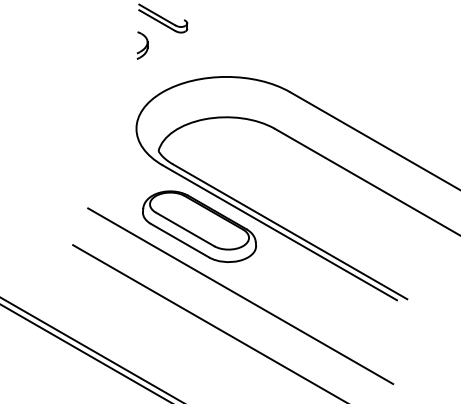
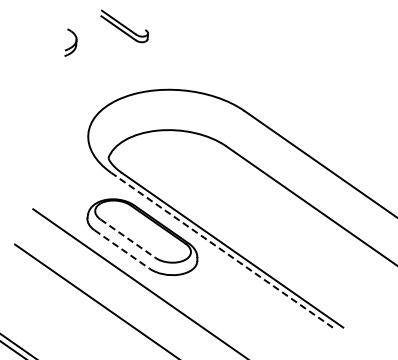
part: (142, 45) -> (71, 43), moved
line: (185, 229) -> (128, 238), solid -> dashed
line: (279, 232) -> (221, 249), solid -> dashed
line: (180, 240) -> (122, 249), solid -> dashed

